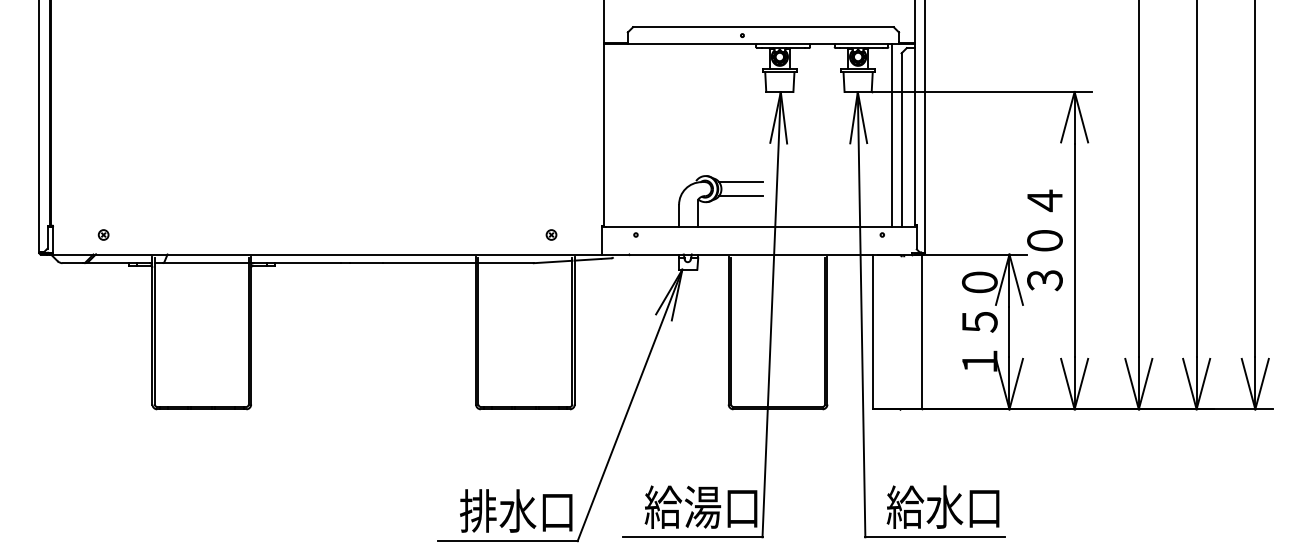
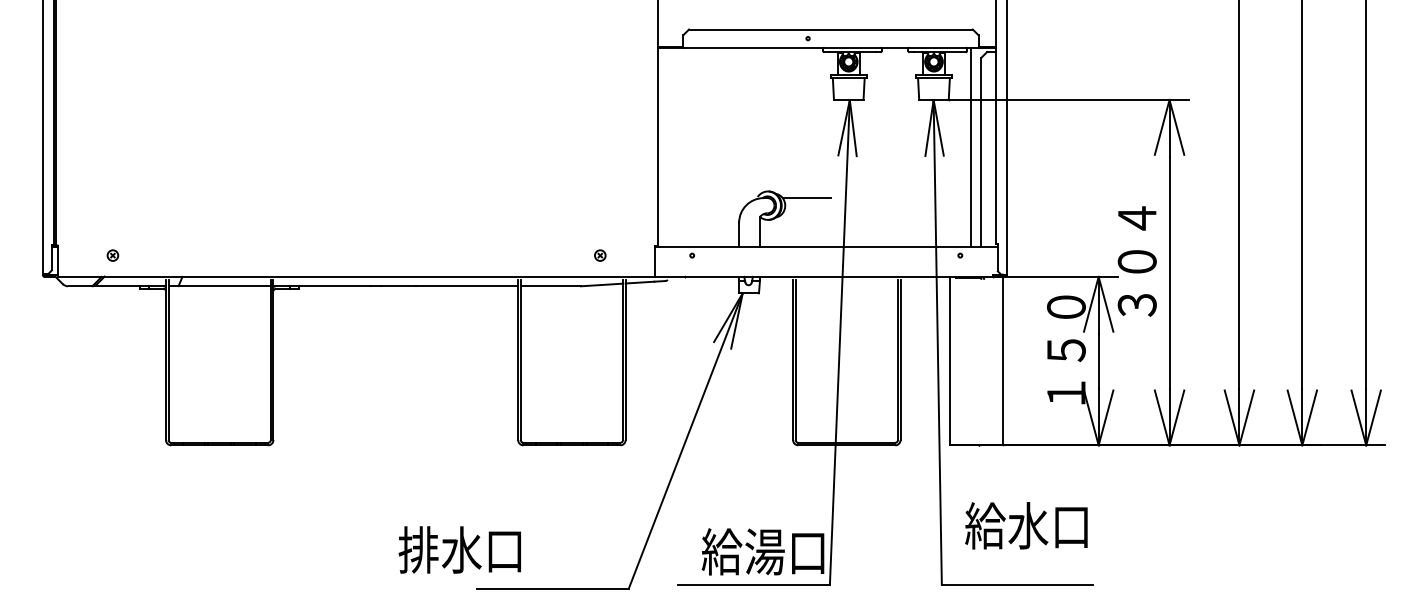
line: (740, 196) -> (806, 213), removed
text: (943, 506) -> (1026, 525), moved
text: (515, 510) -> (459, 549), moved

